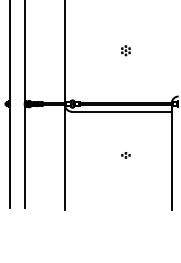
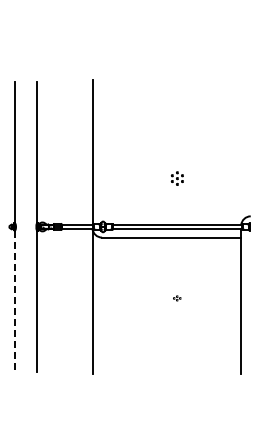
part: (125, 50) -> (176, 178), moved
part: (125, 155) -> (176, 298), size x0.6
line: (9, 157) -> (15, 301), solid -> dashed

